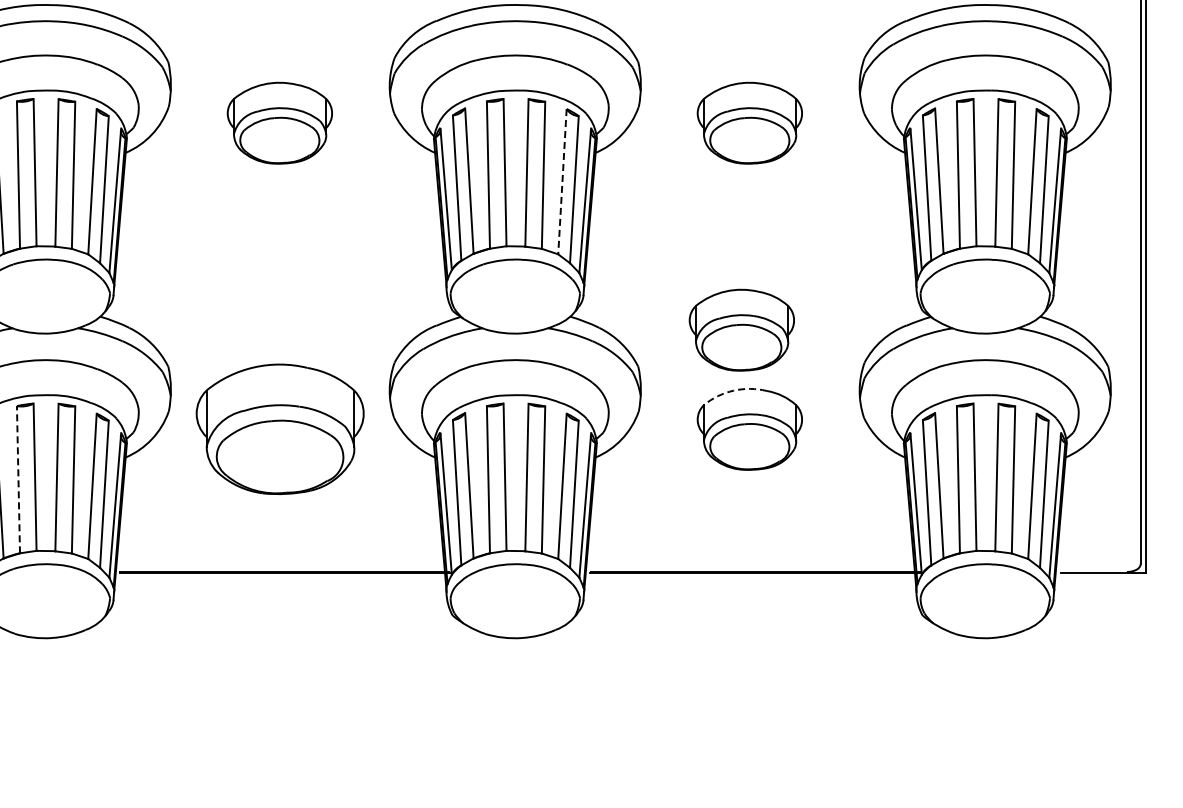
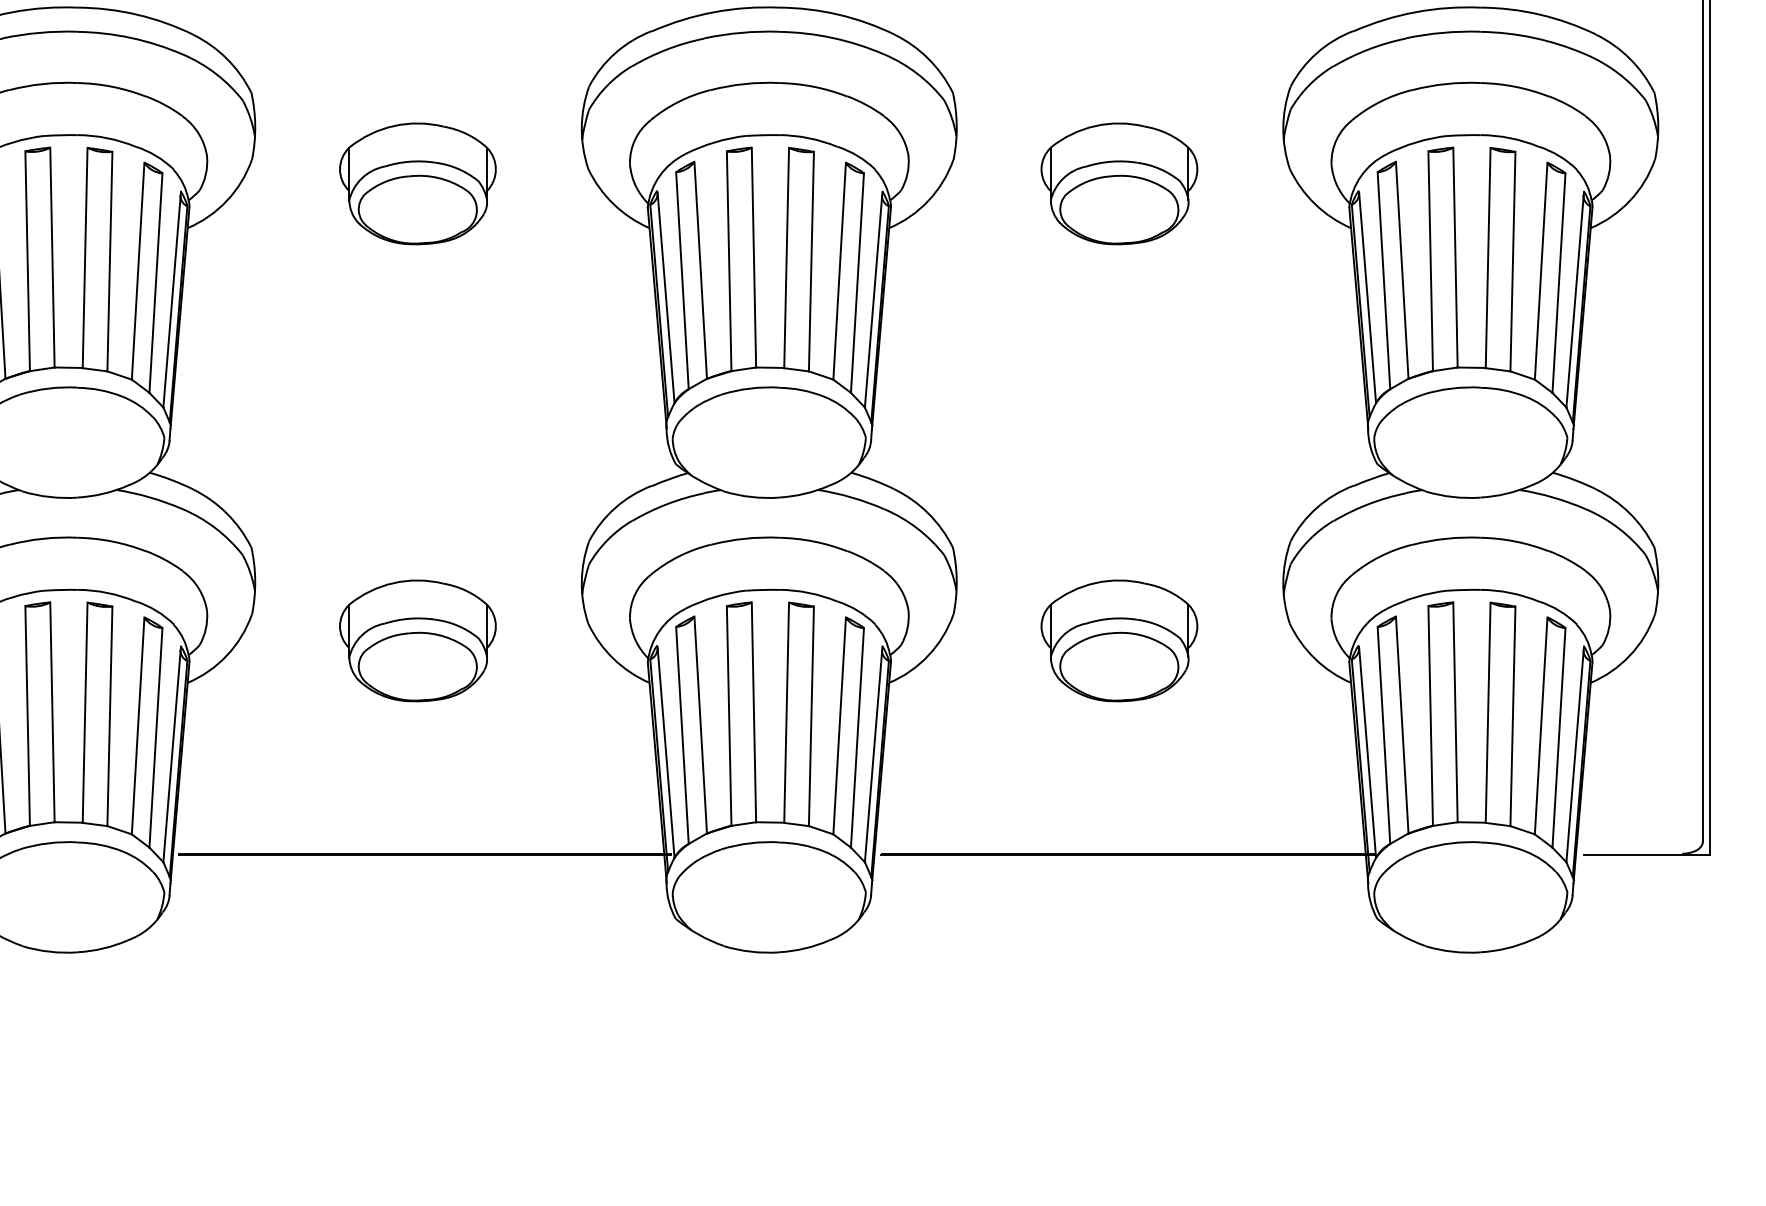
line: (562, 181) -> (839, 270), dashed -> solid
part: (741, 329) -> (1106, 491), removed
arc: (733, 390) -> (1094, 582), dashed -> solid
part: (279, 429) -> (417, 641), size x0.62
line: (18, 479) -> (27, 715), dashed -> solid

